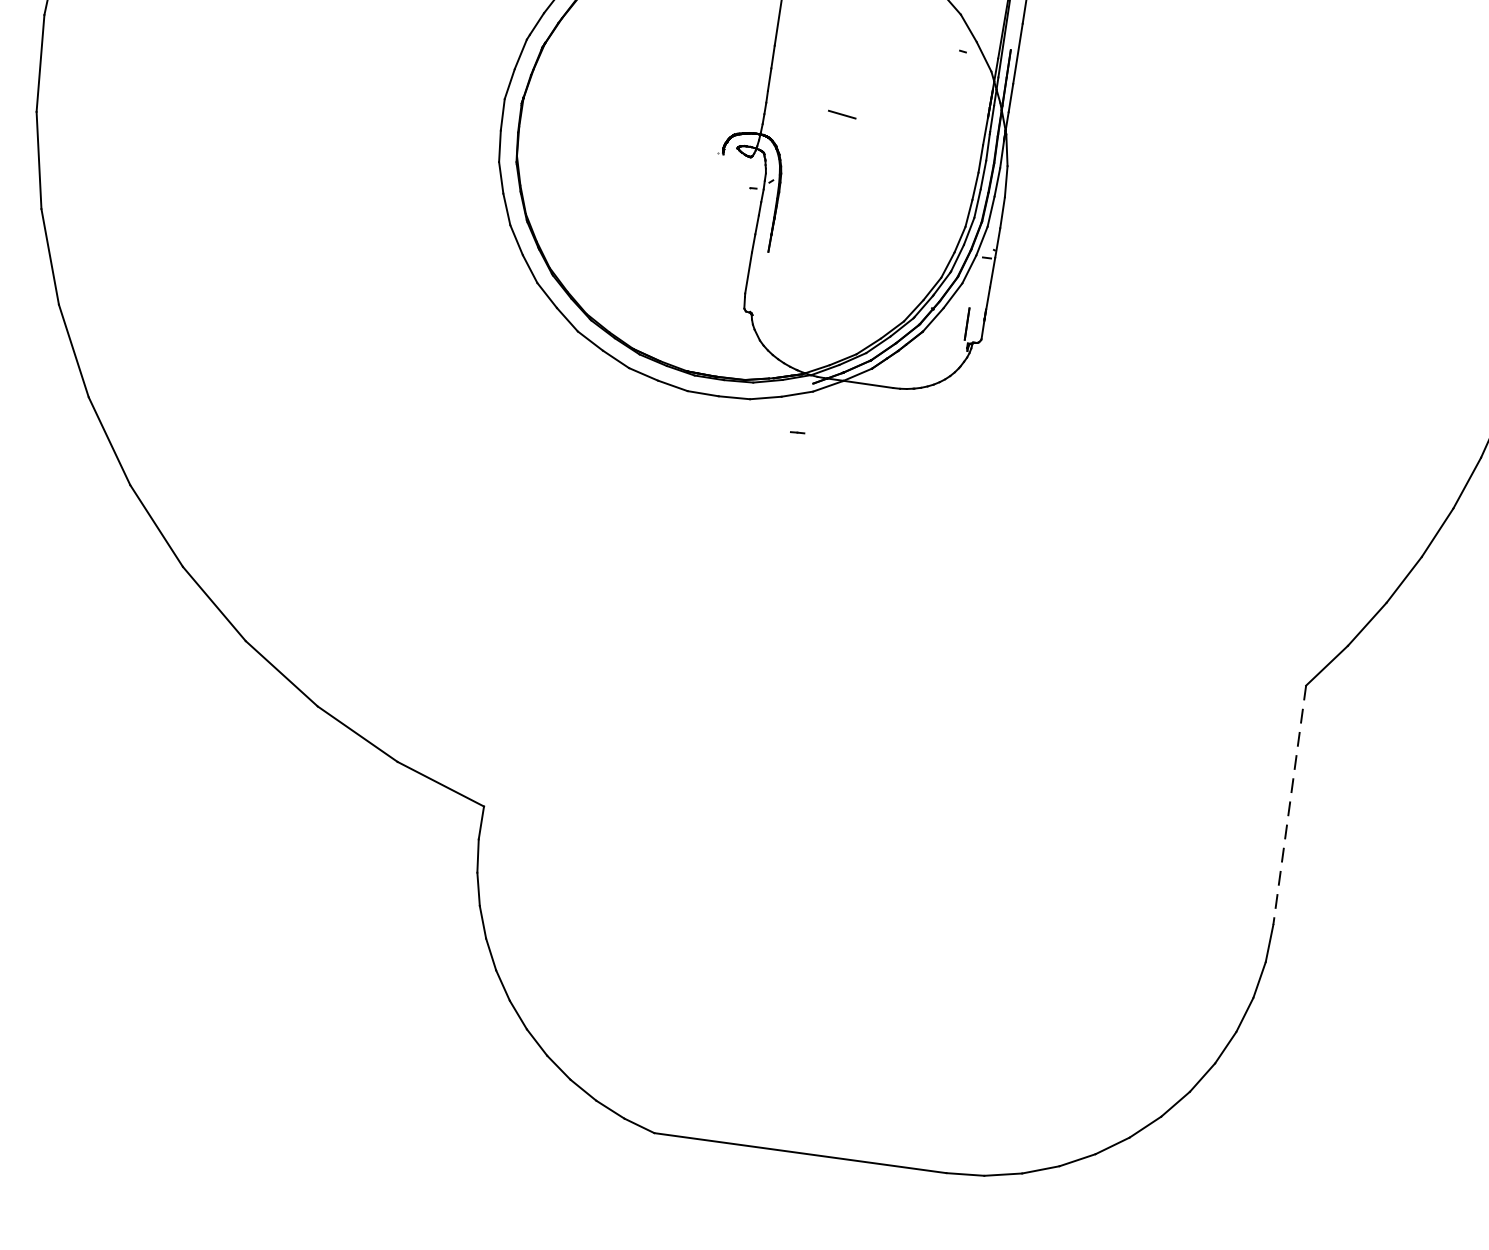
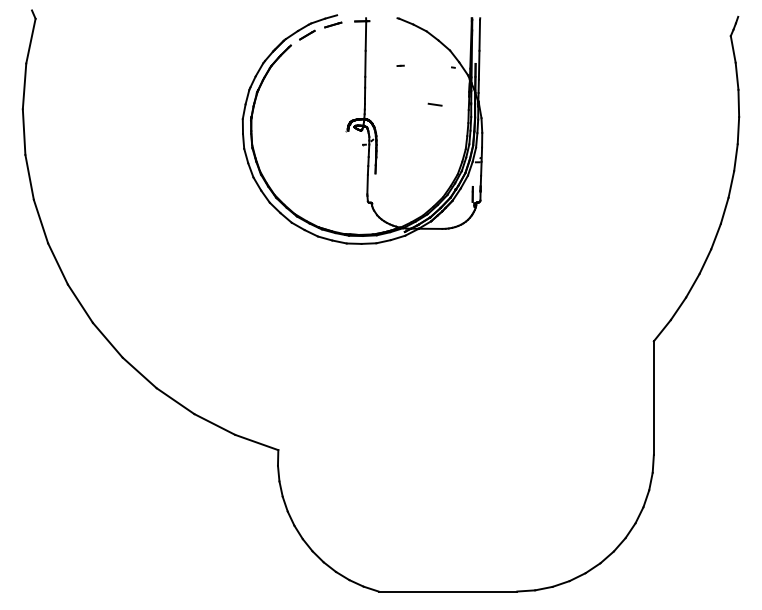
line: (840, 113) -> (434, 104), moved
part: (797, 431) -> (400, 65), moved
line: (1288, 805) -> (653, 398), dashed -> solid

